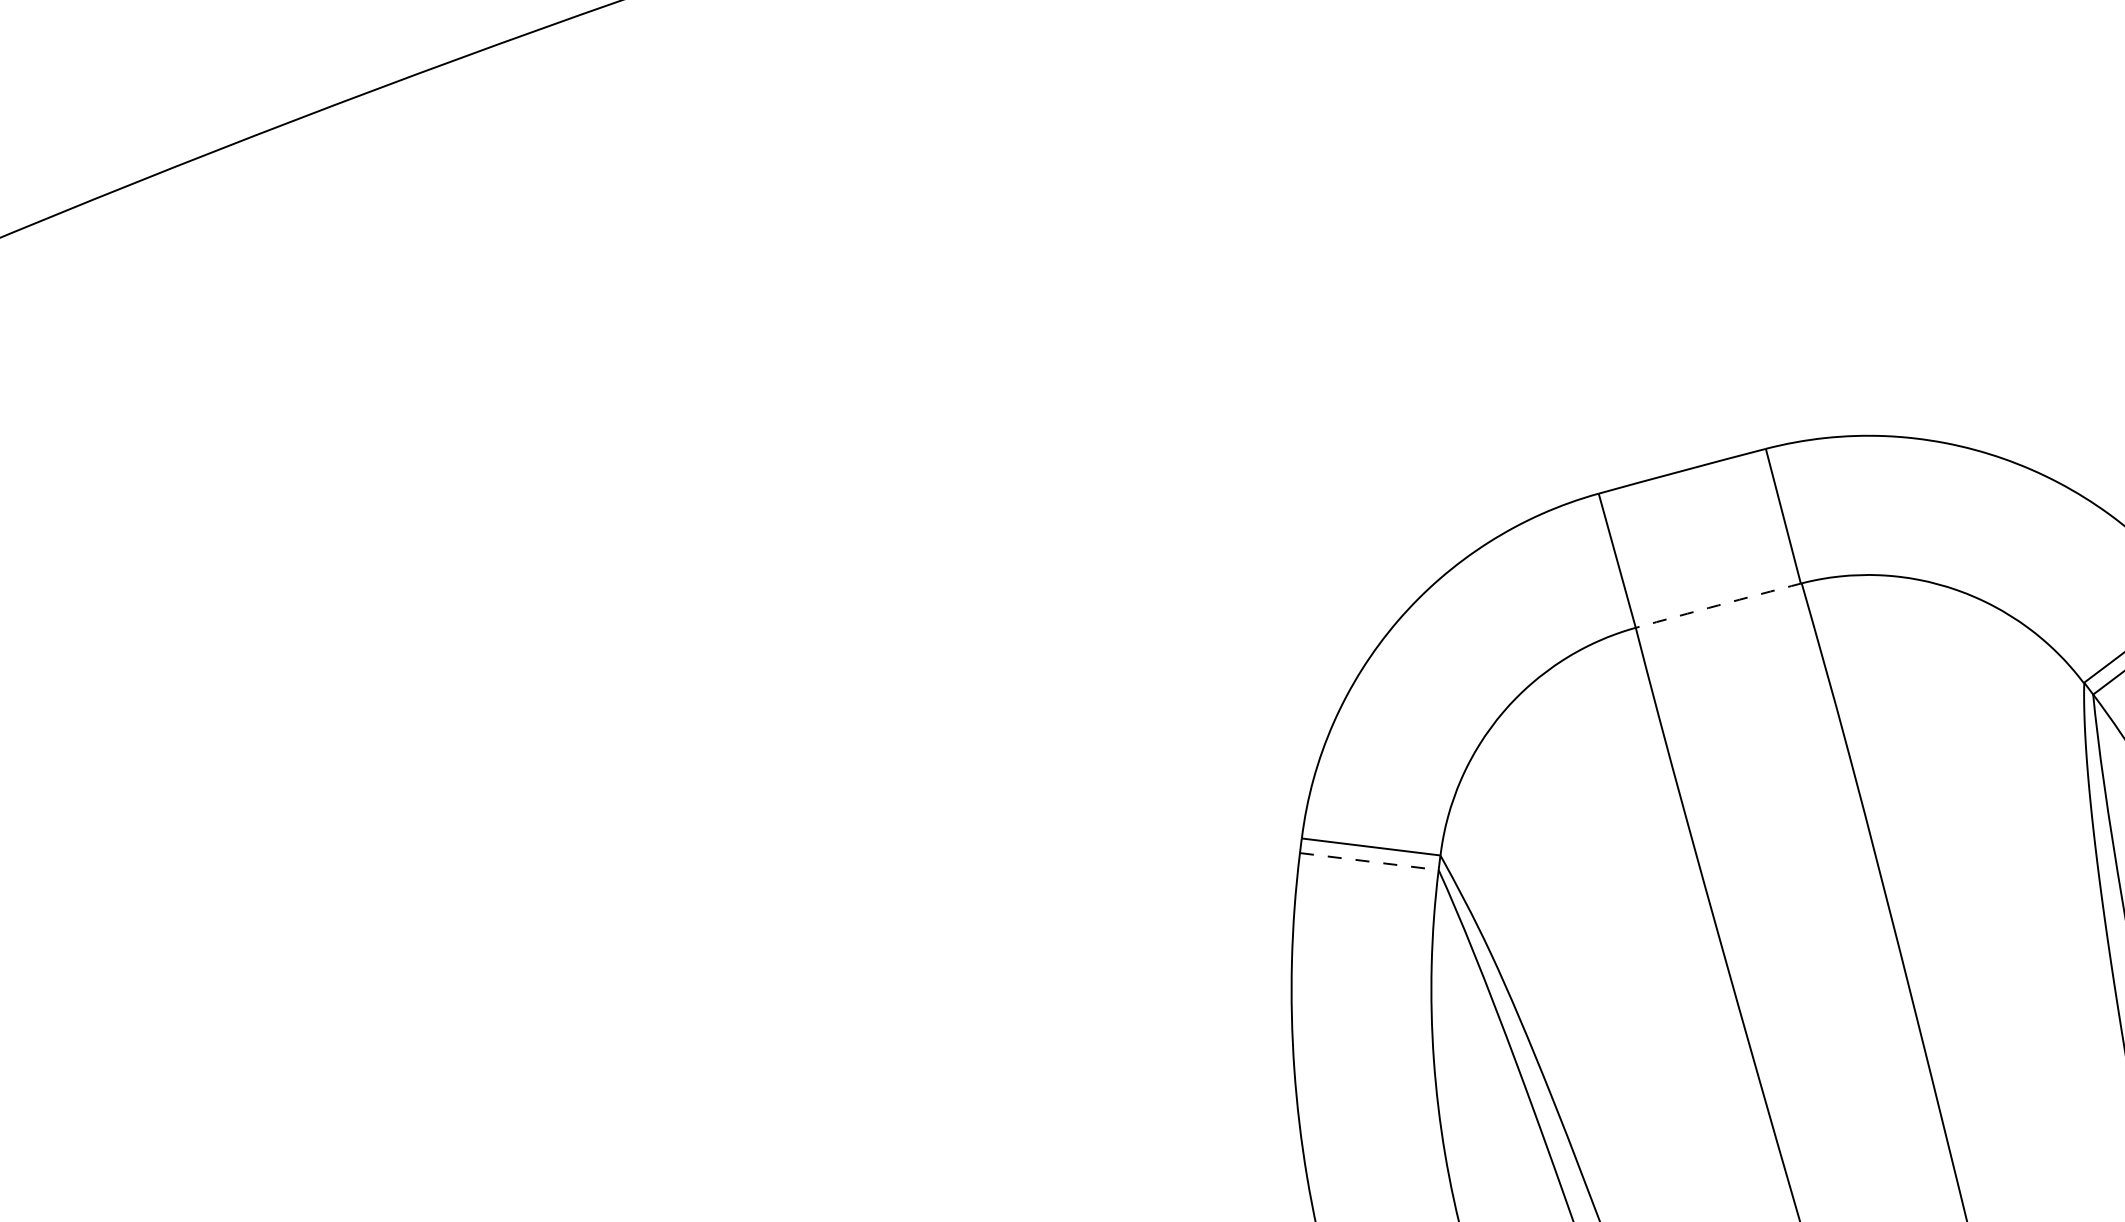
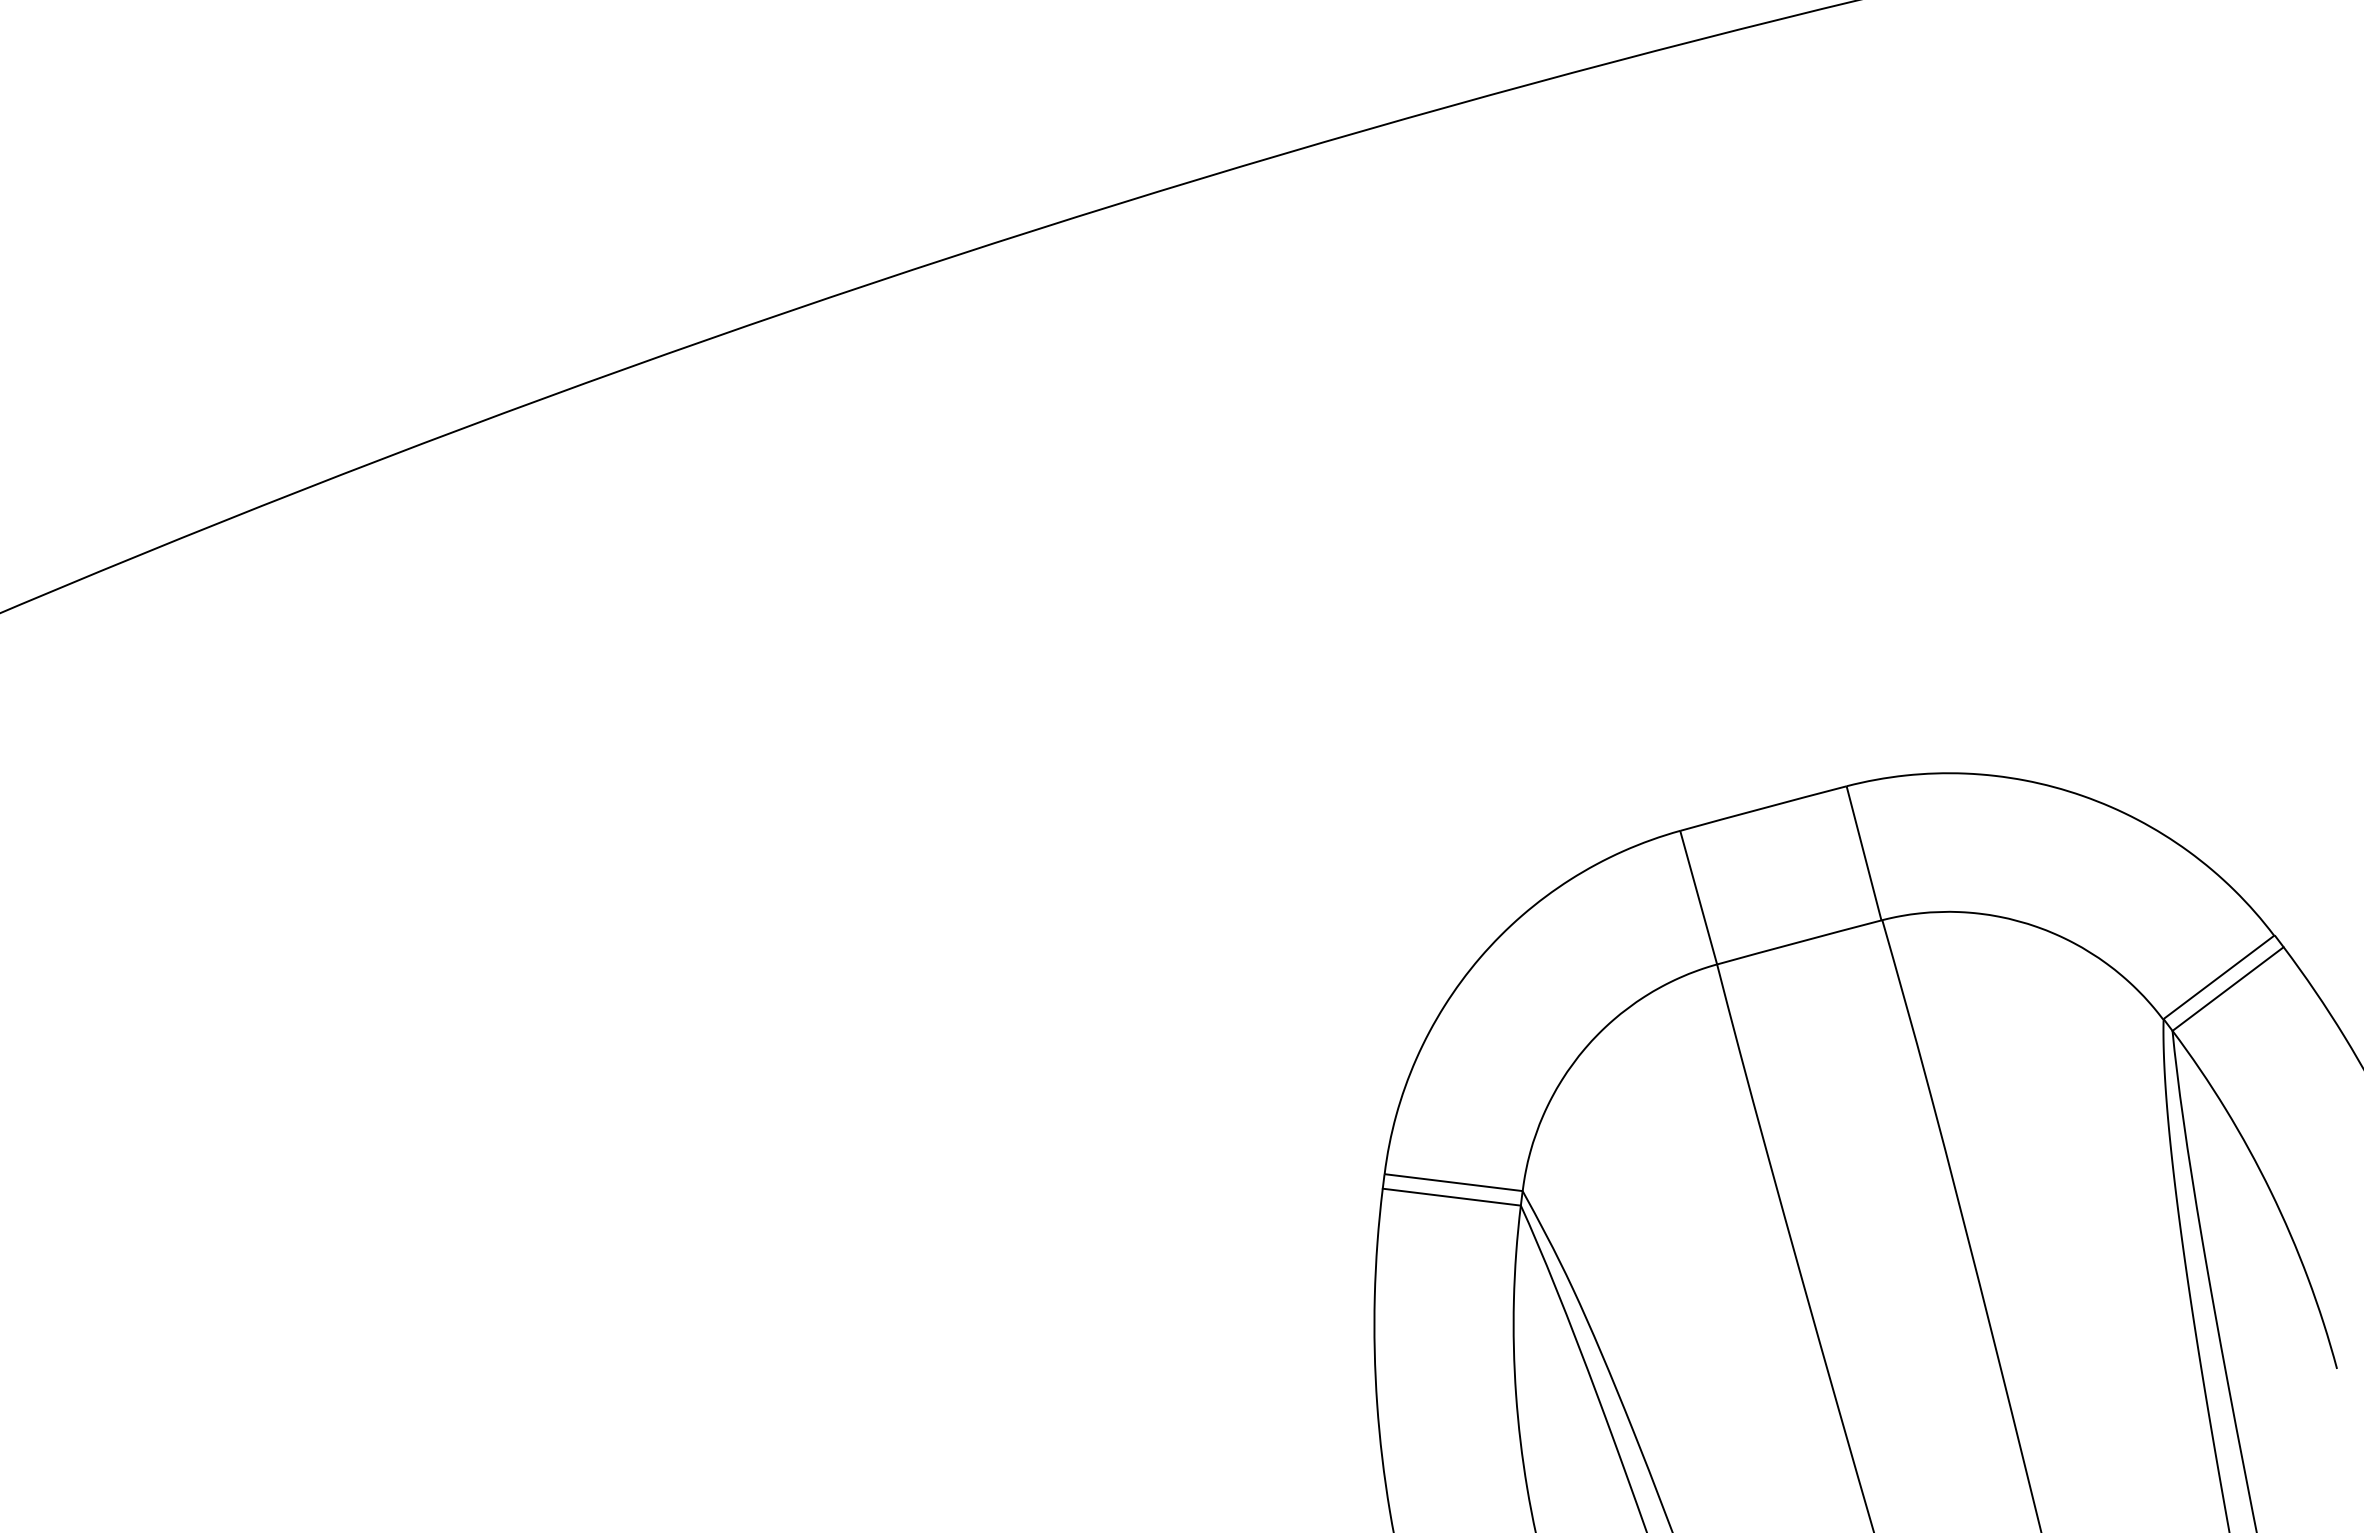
arc: (1718, 605) -> (1799, 942), dashed -> solid
line: (1369, 861) -> (1451, 1197), dashed -> solid

